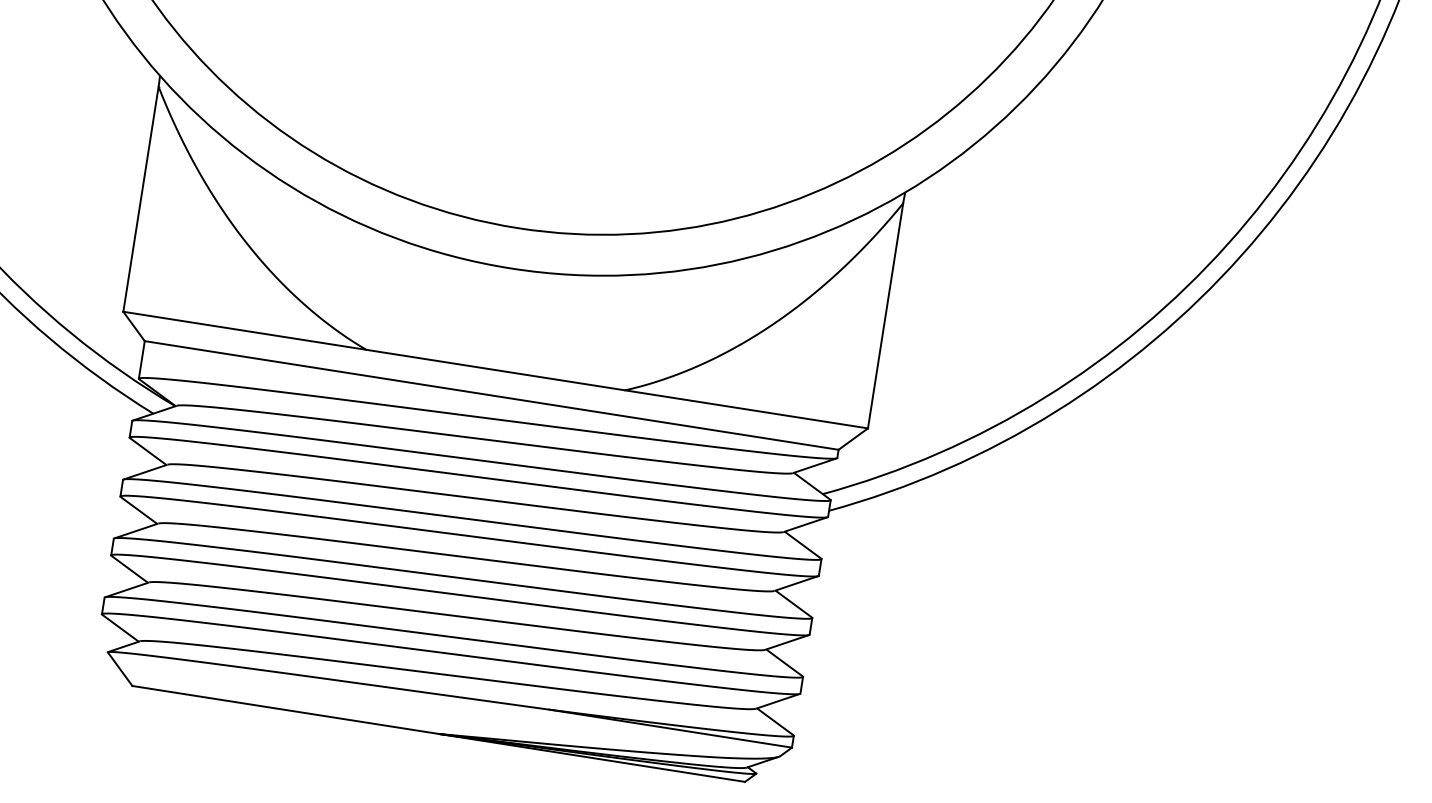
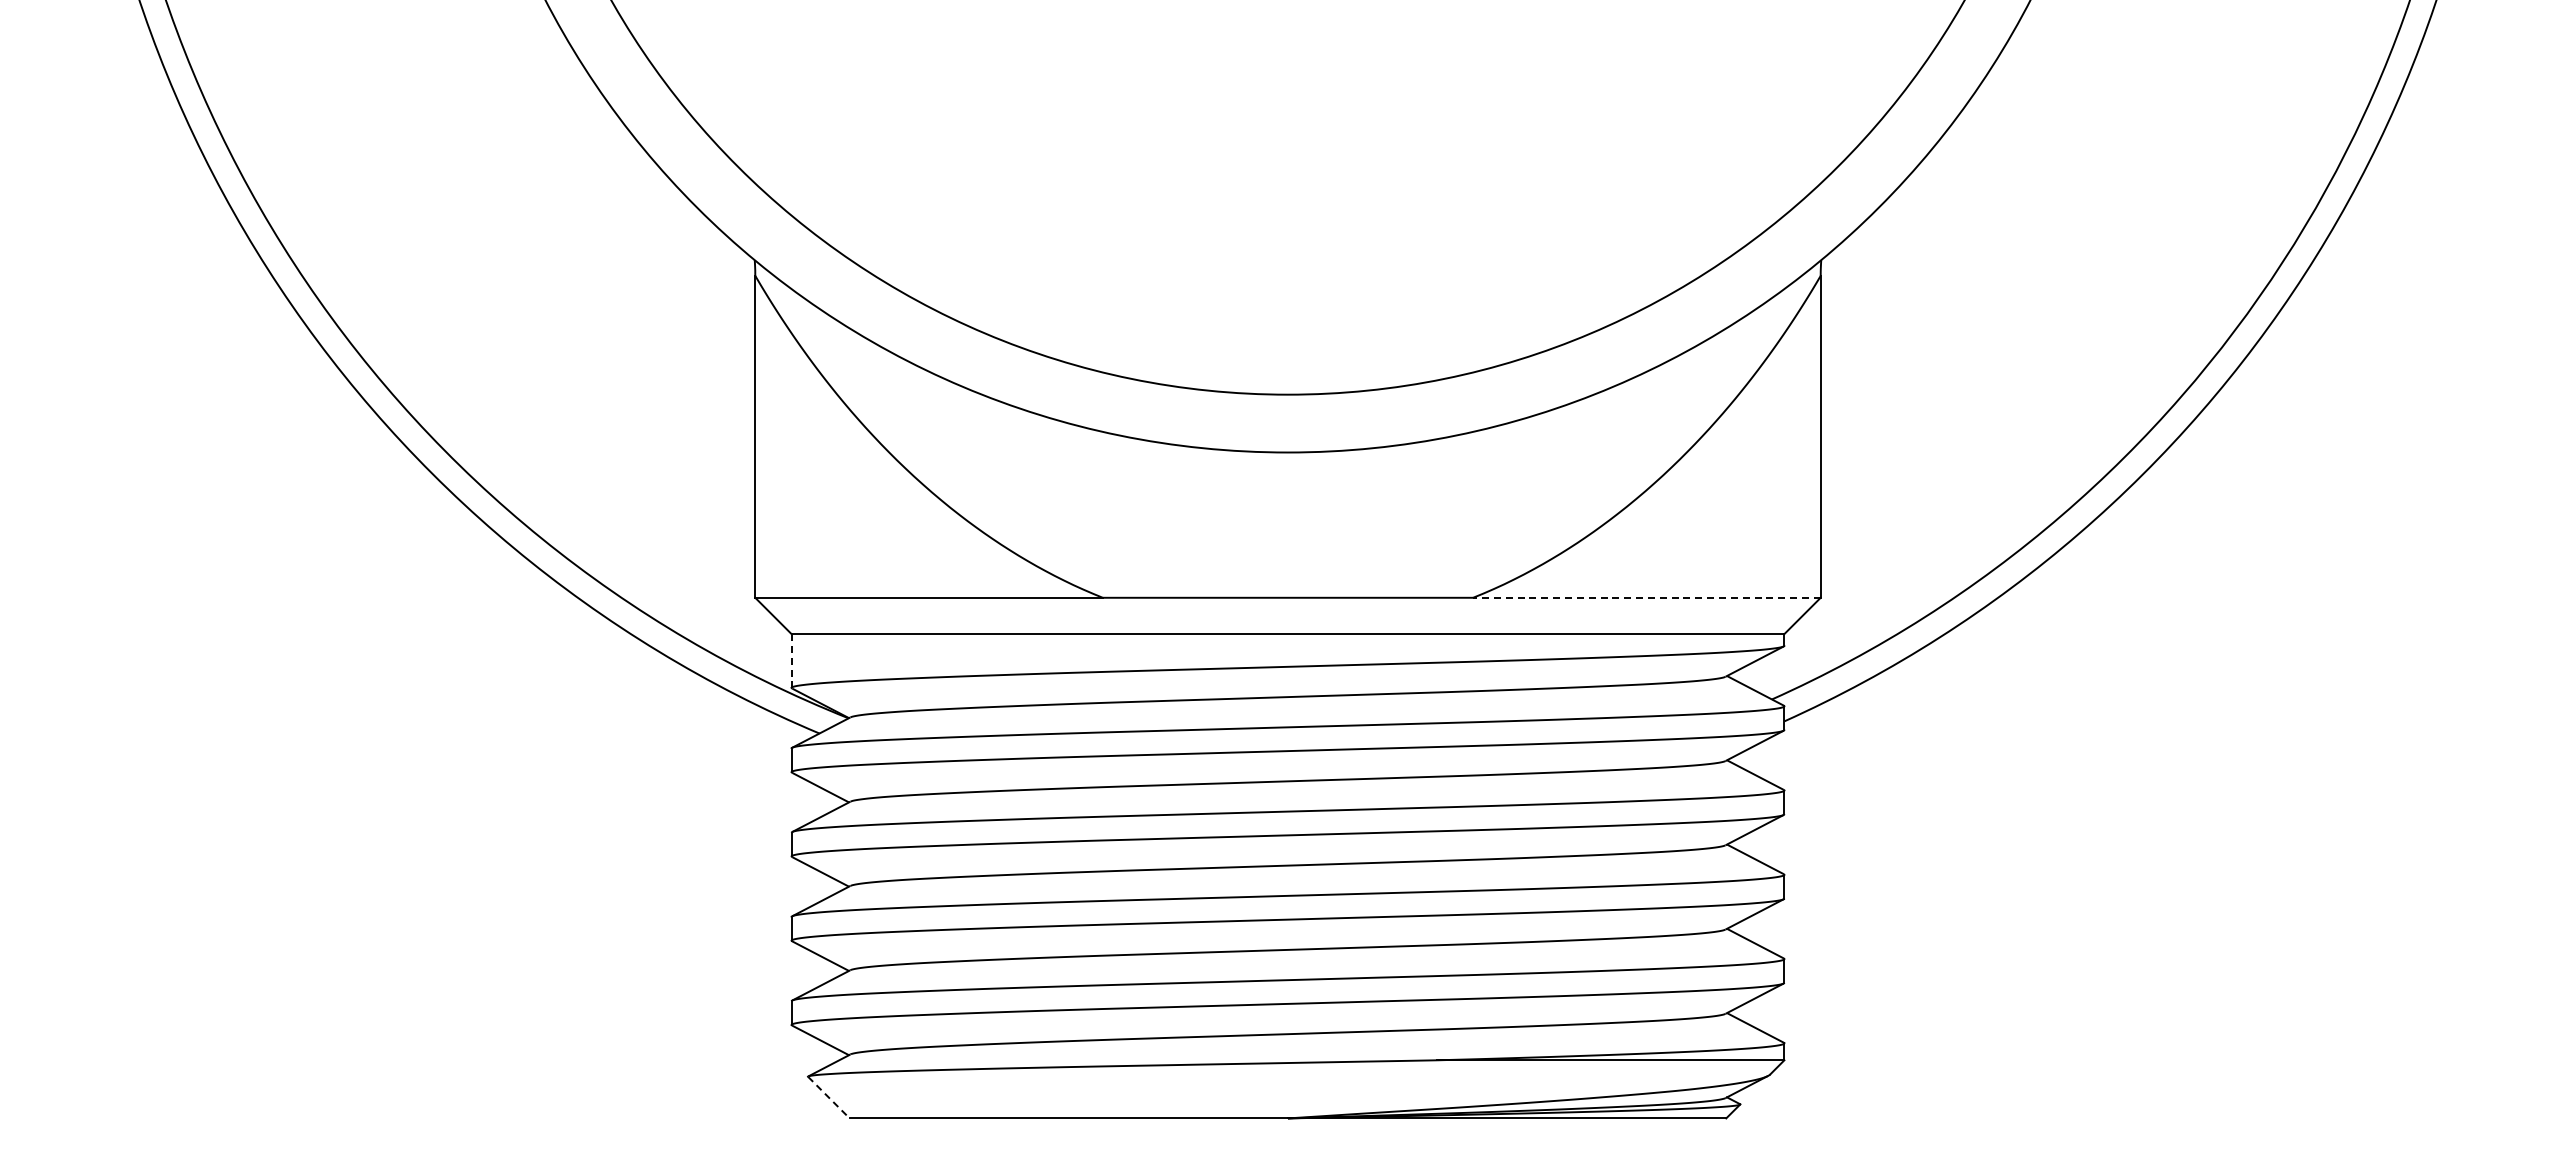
line: (141, 360) -> (791, 661), solid -> dashed
line: (746, 409) -> (1646, 597), solid -> dashed
line: (120, 669) -> (829, 1098), solid -> dashed

